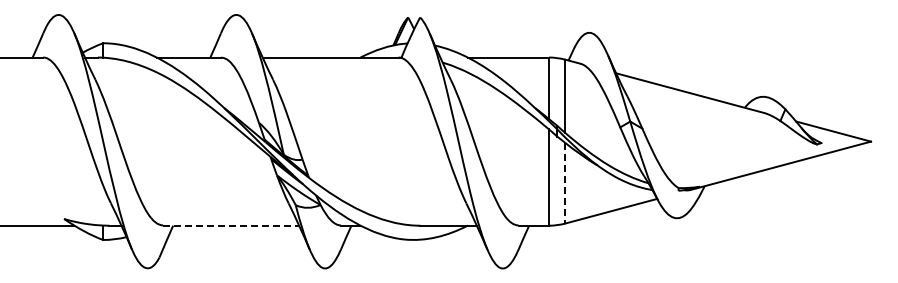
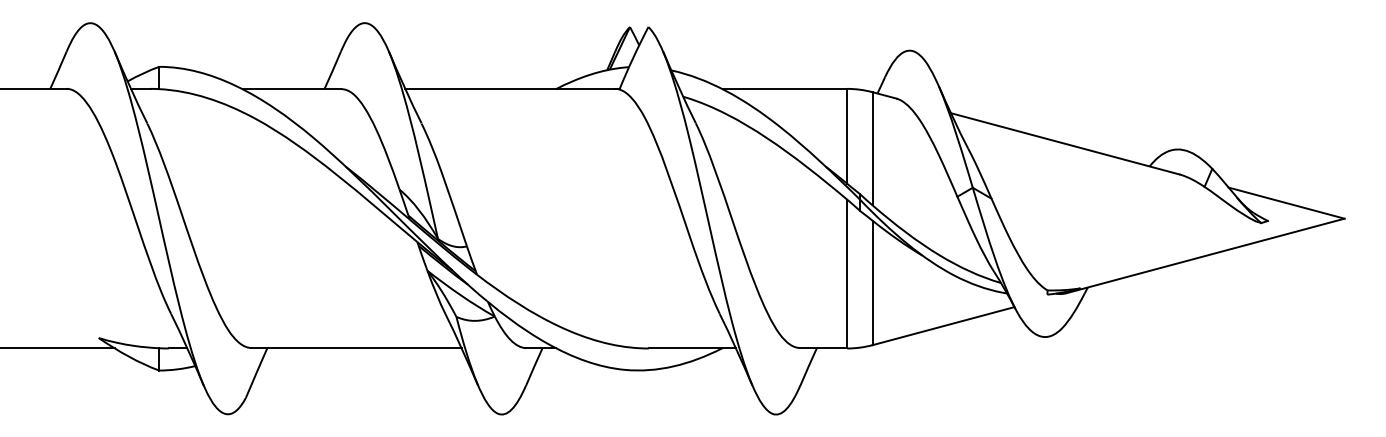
line: (565, 183) -> (872, 283), dashed -> solid
line: (231, 225) -> (357, 348), dashed -> solid

